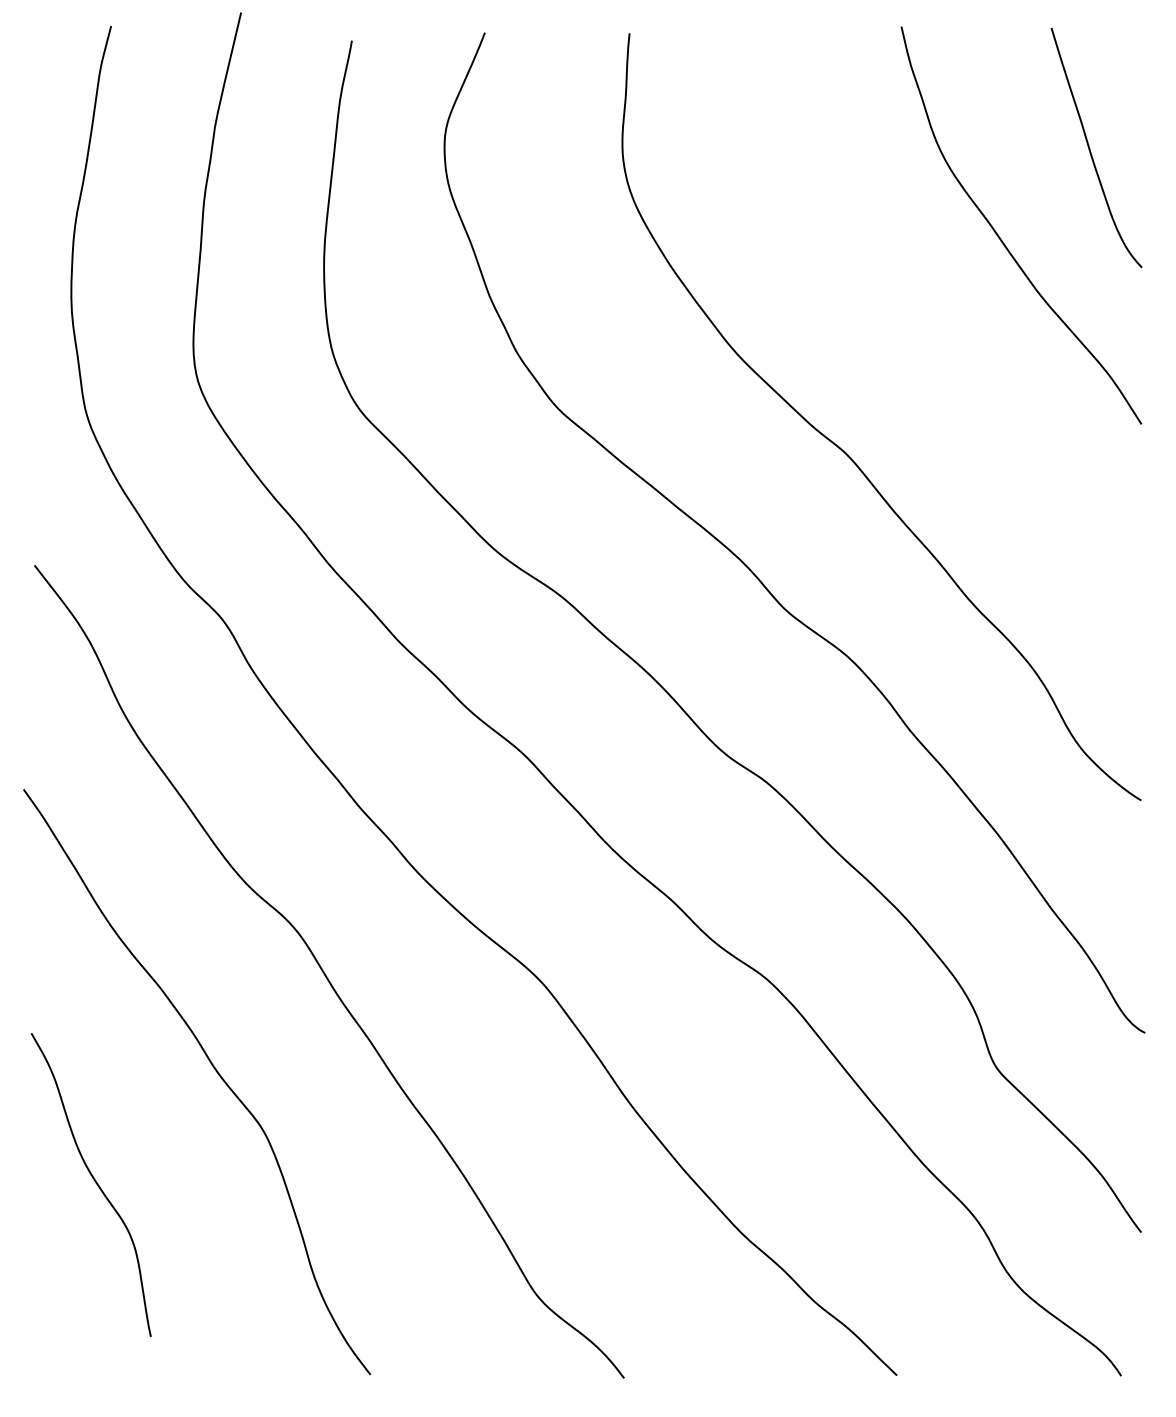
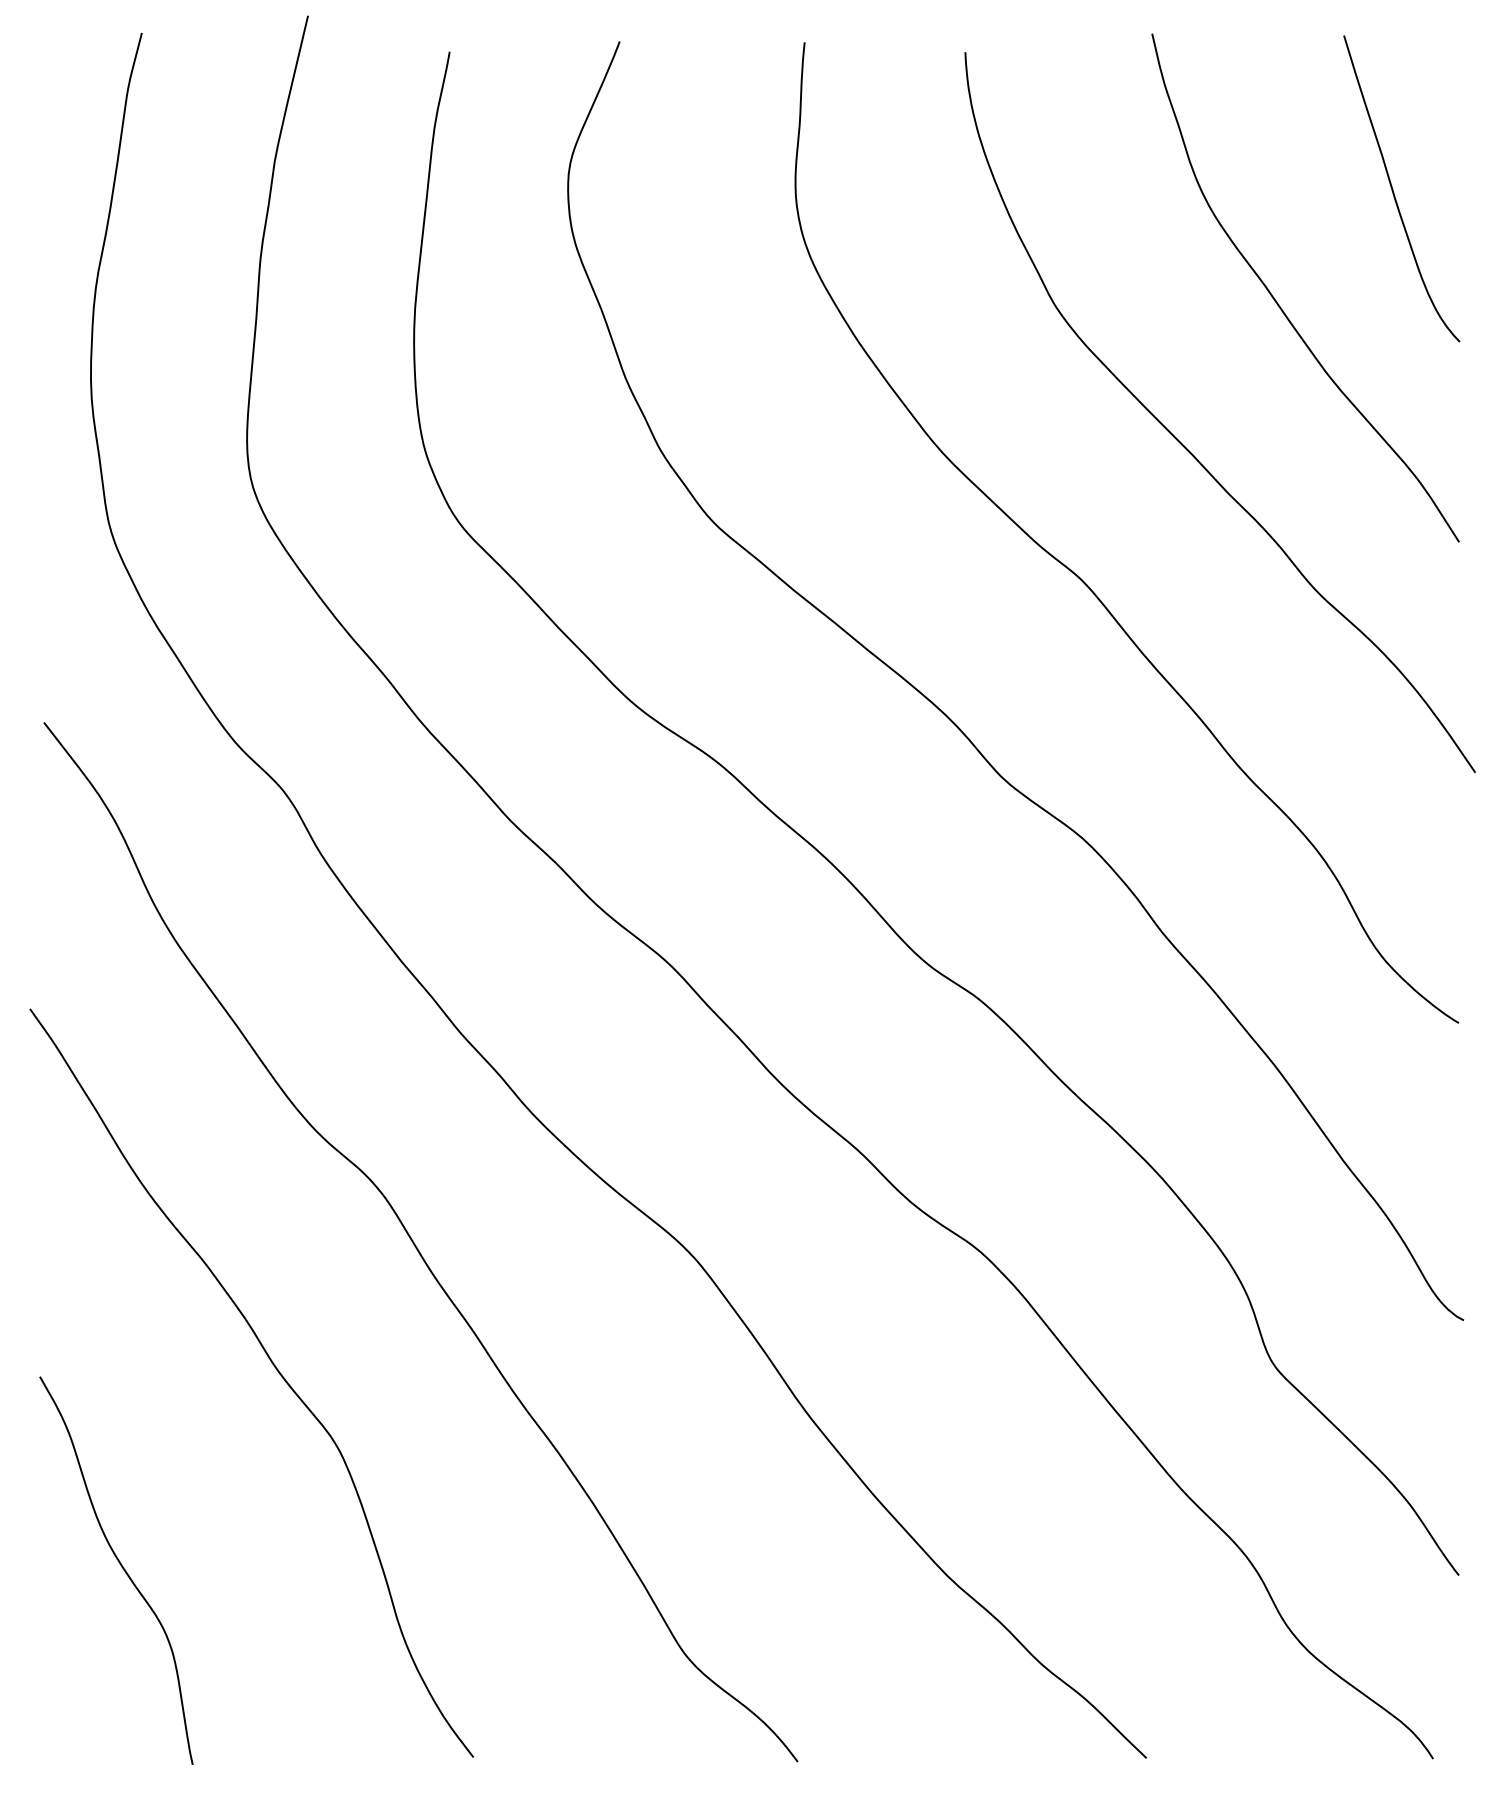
curve: (927, 349) -> (1185, 446), added
curve: (95, 1182) -> (121, 1567), moved

